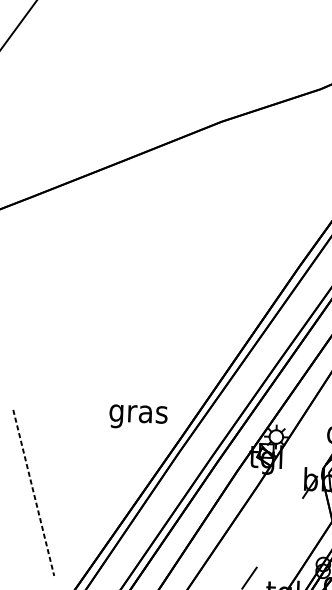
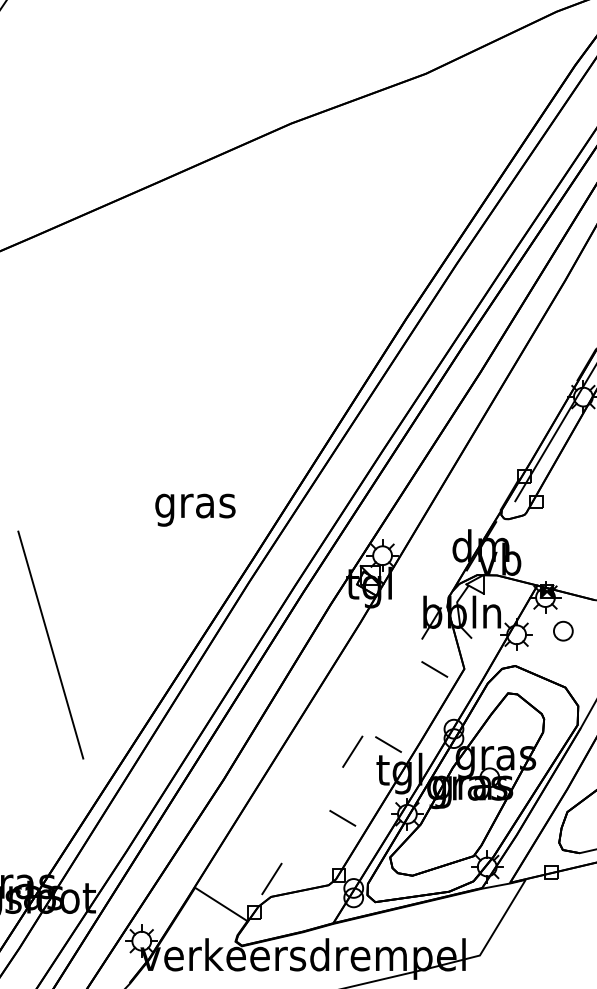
text: (138, 416) -> (195, 509), moved
line: (33, 493) -> (50, 645), dashed -> solid
line: (310, 520) -> (434, 669), added
line: (275, 573) -> (388, 744), added

